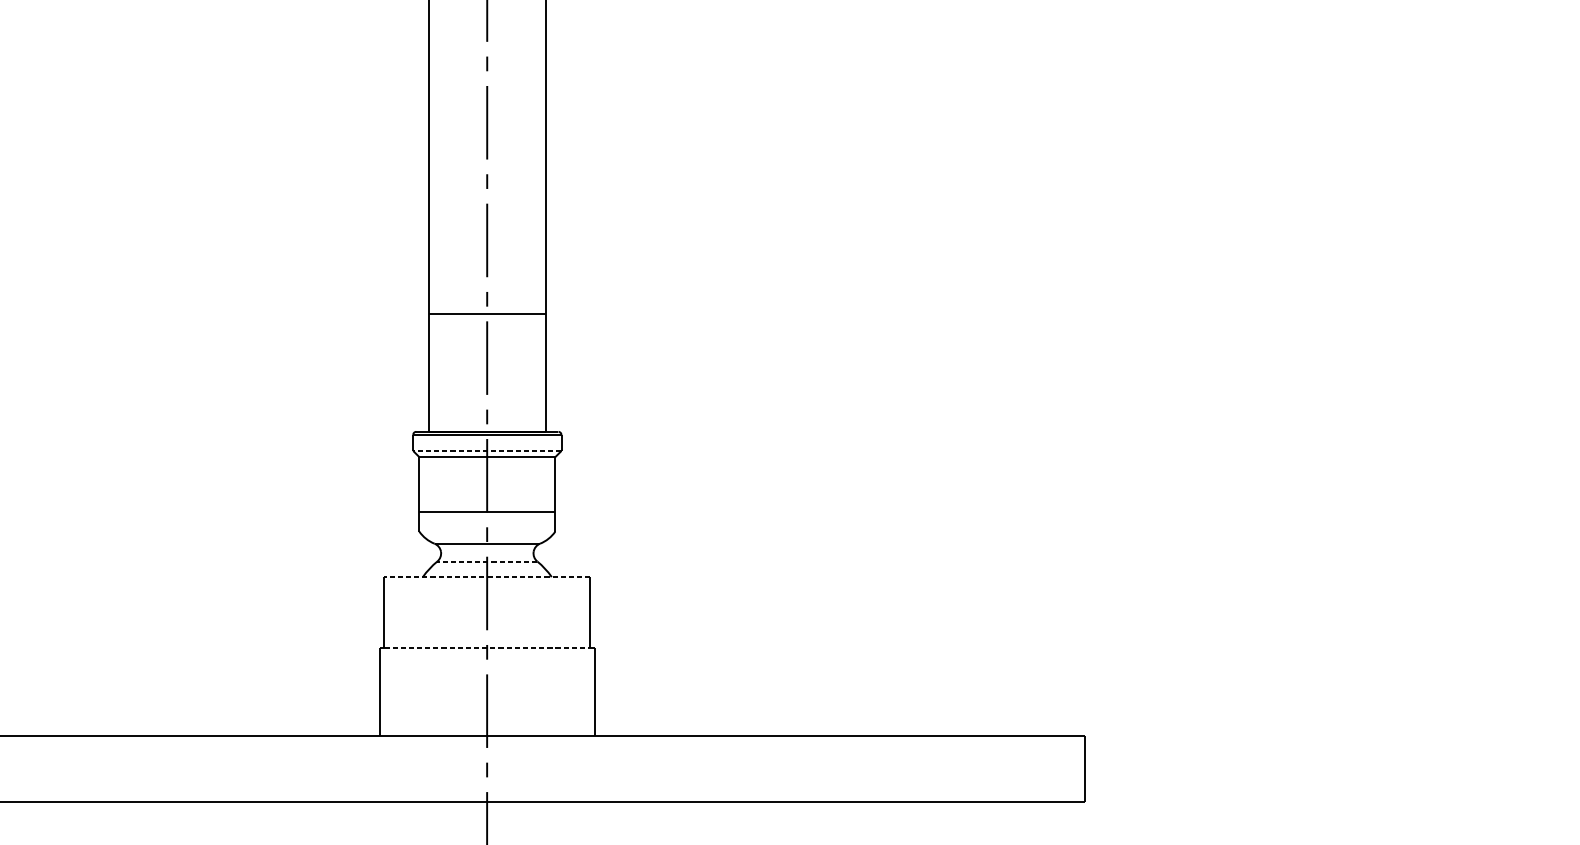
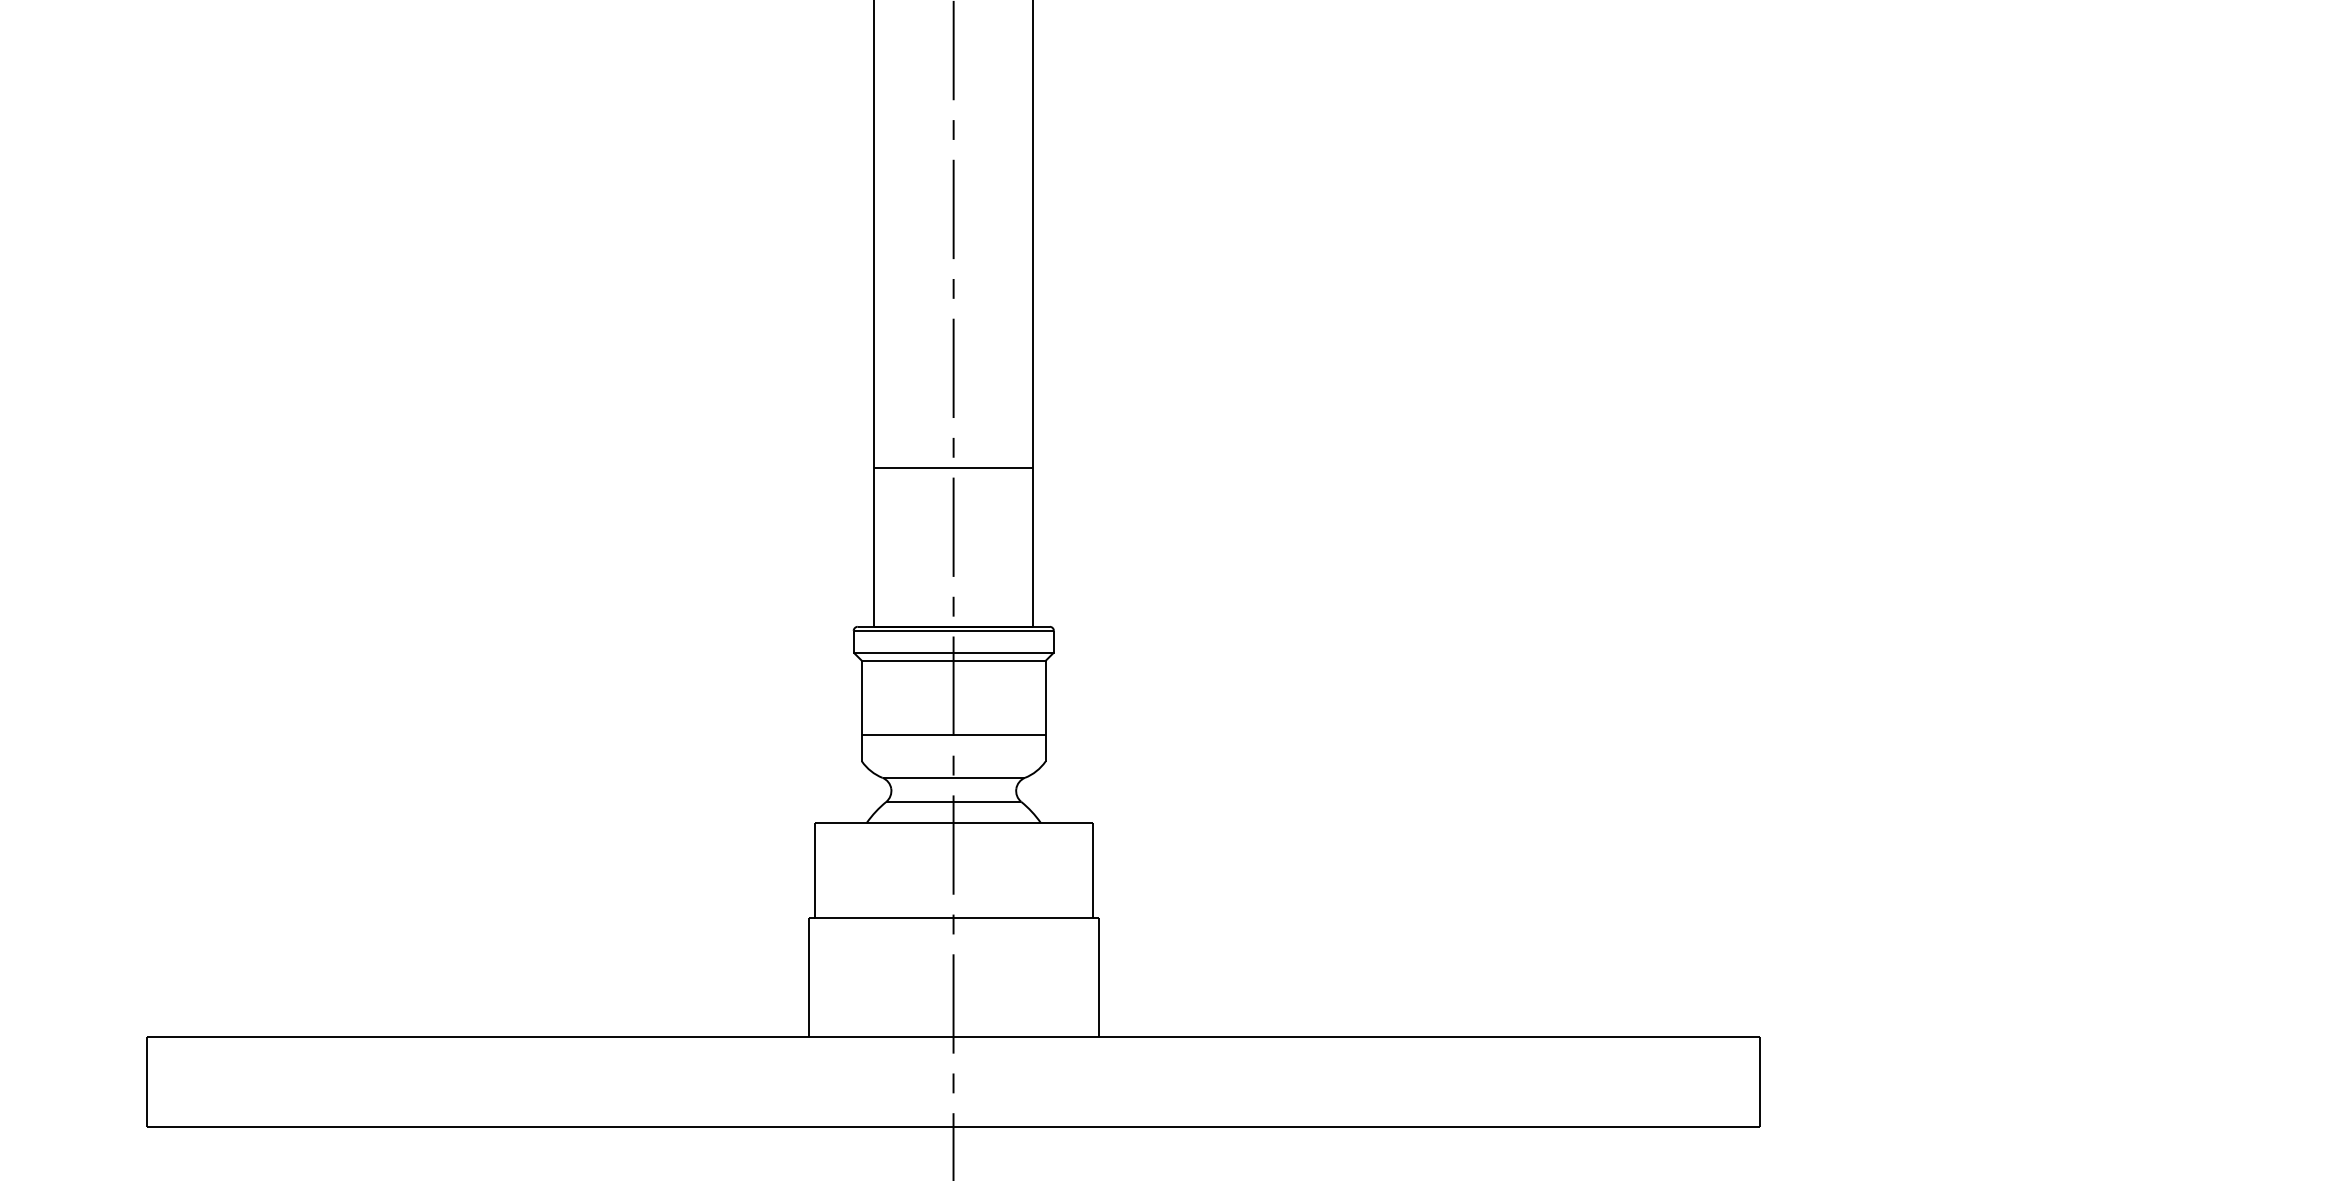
line: (487, 450) -> (953, 652), dashed -> solid
line: (487, 561) -> (953, 801), dashed -> solid
line: (487, 576) -> (953, 822), dashed -> solid
line: (487, 647) -> (954, 918), dashed -> solid

